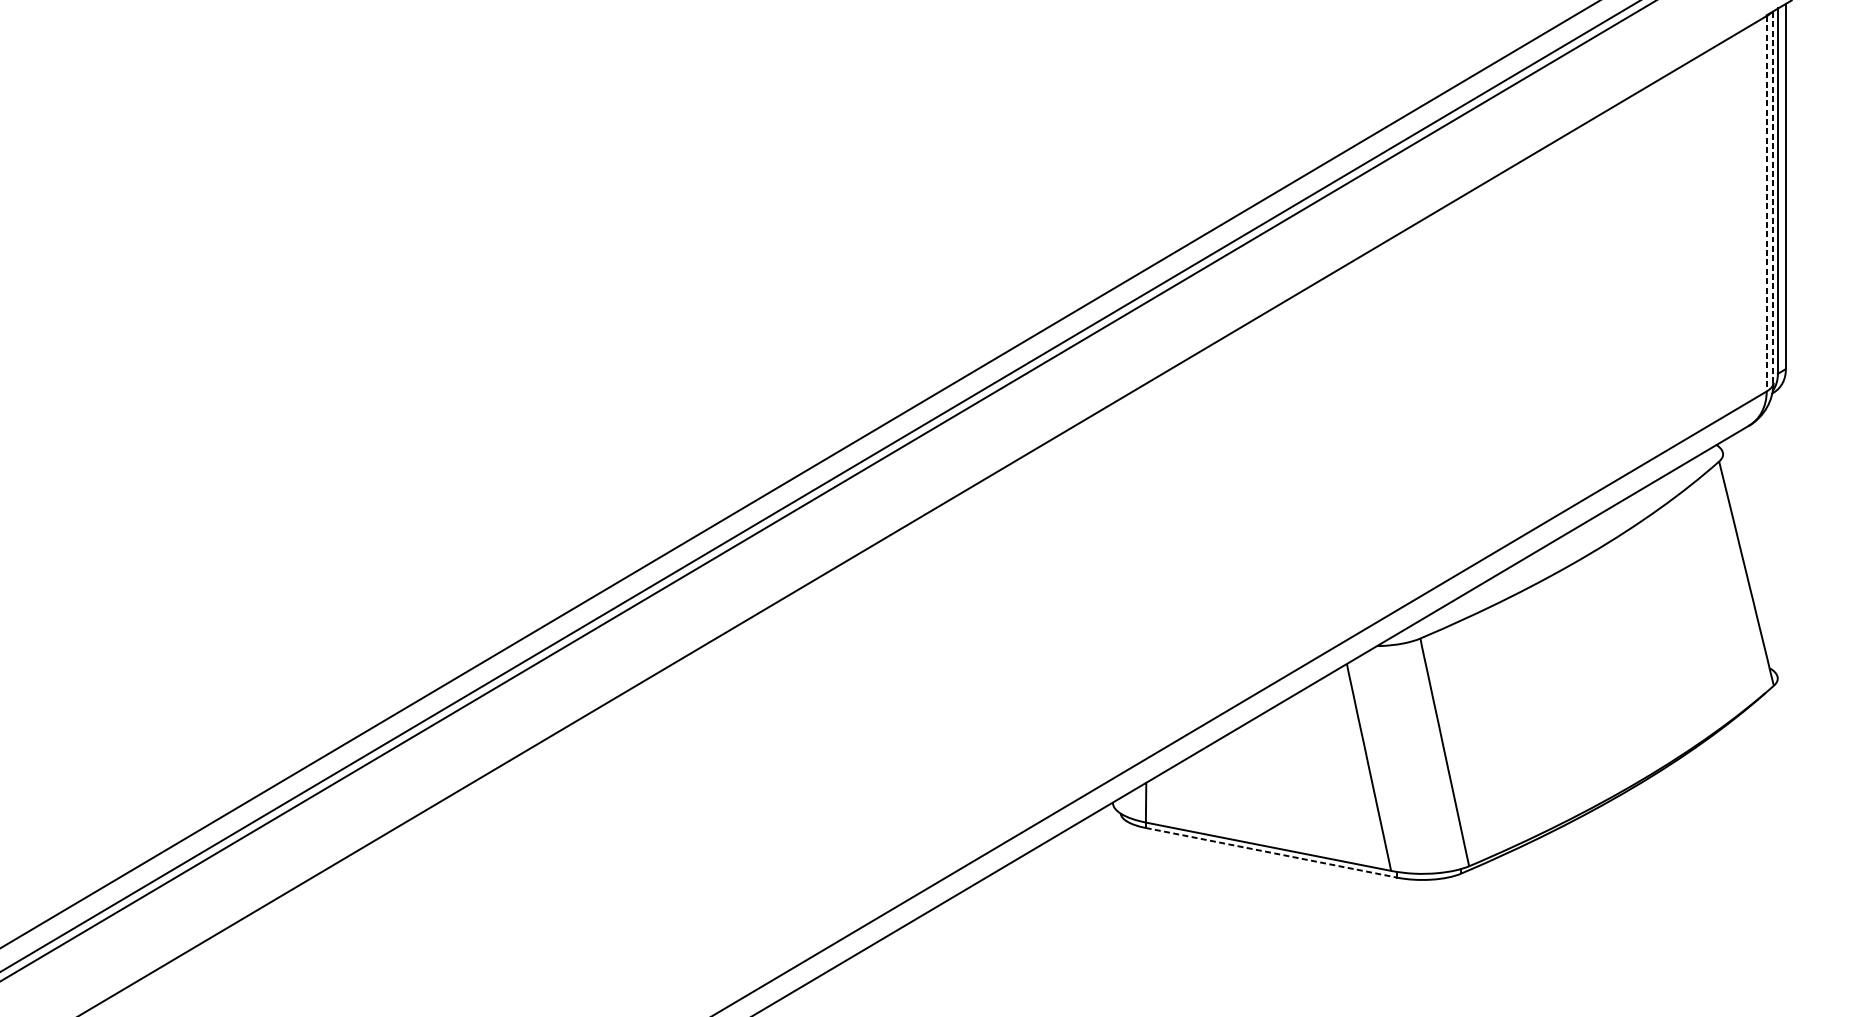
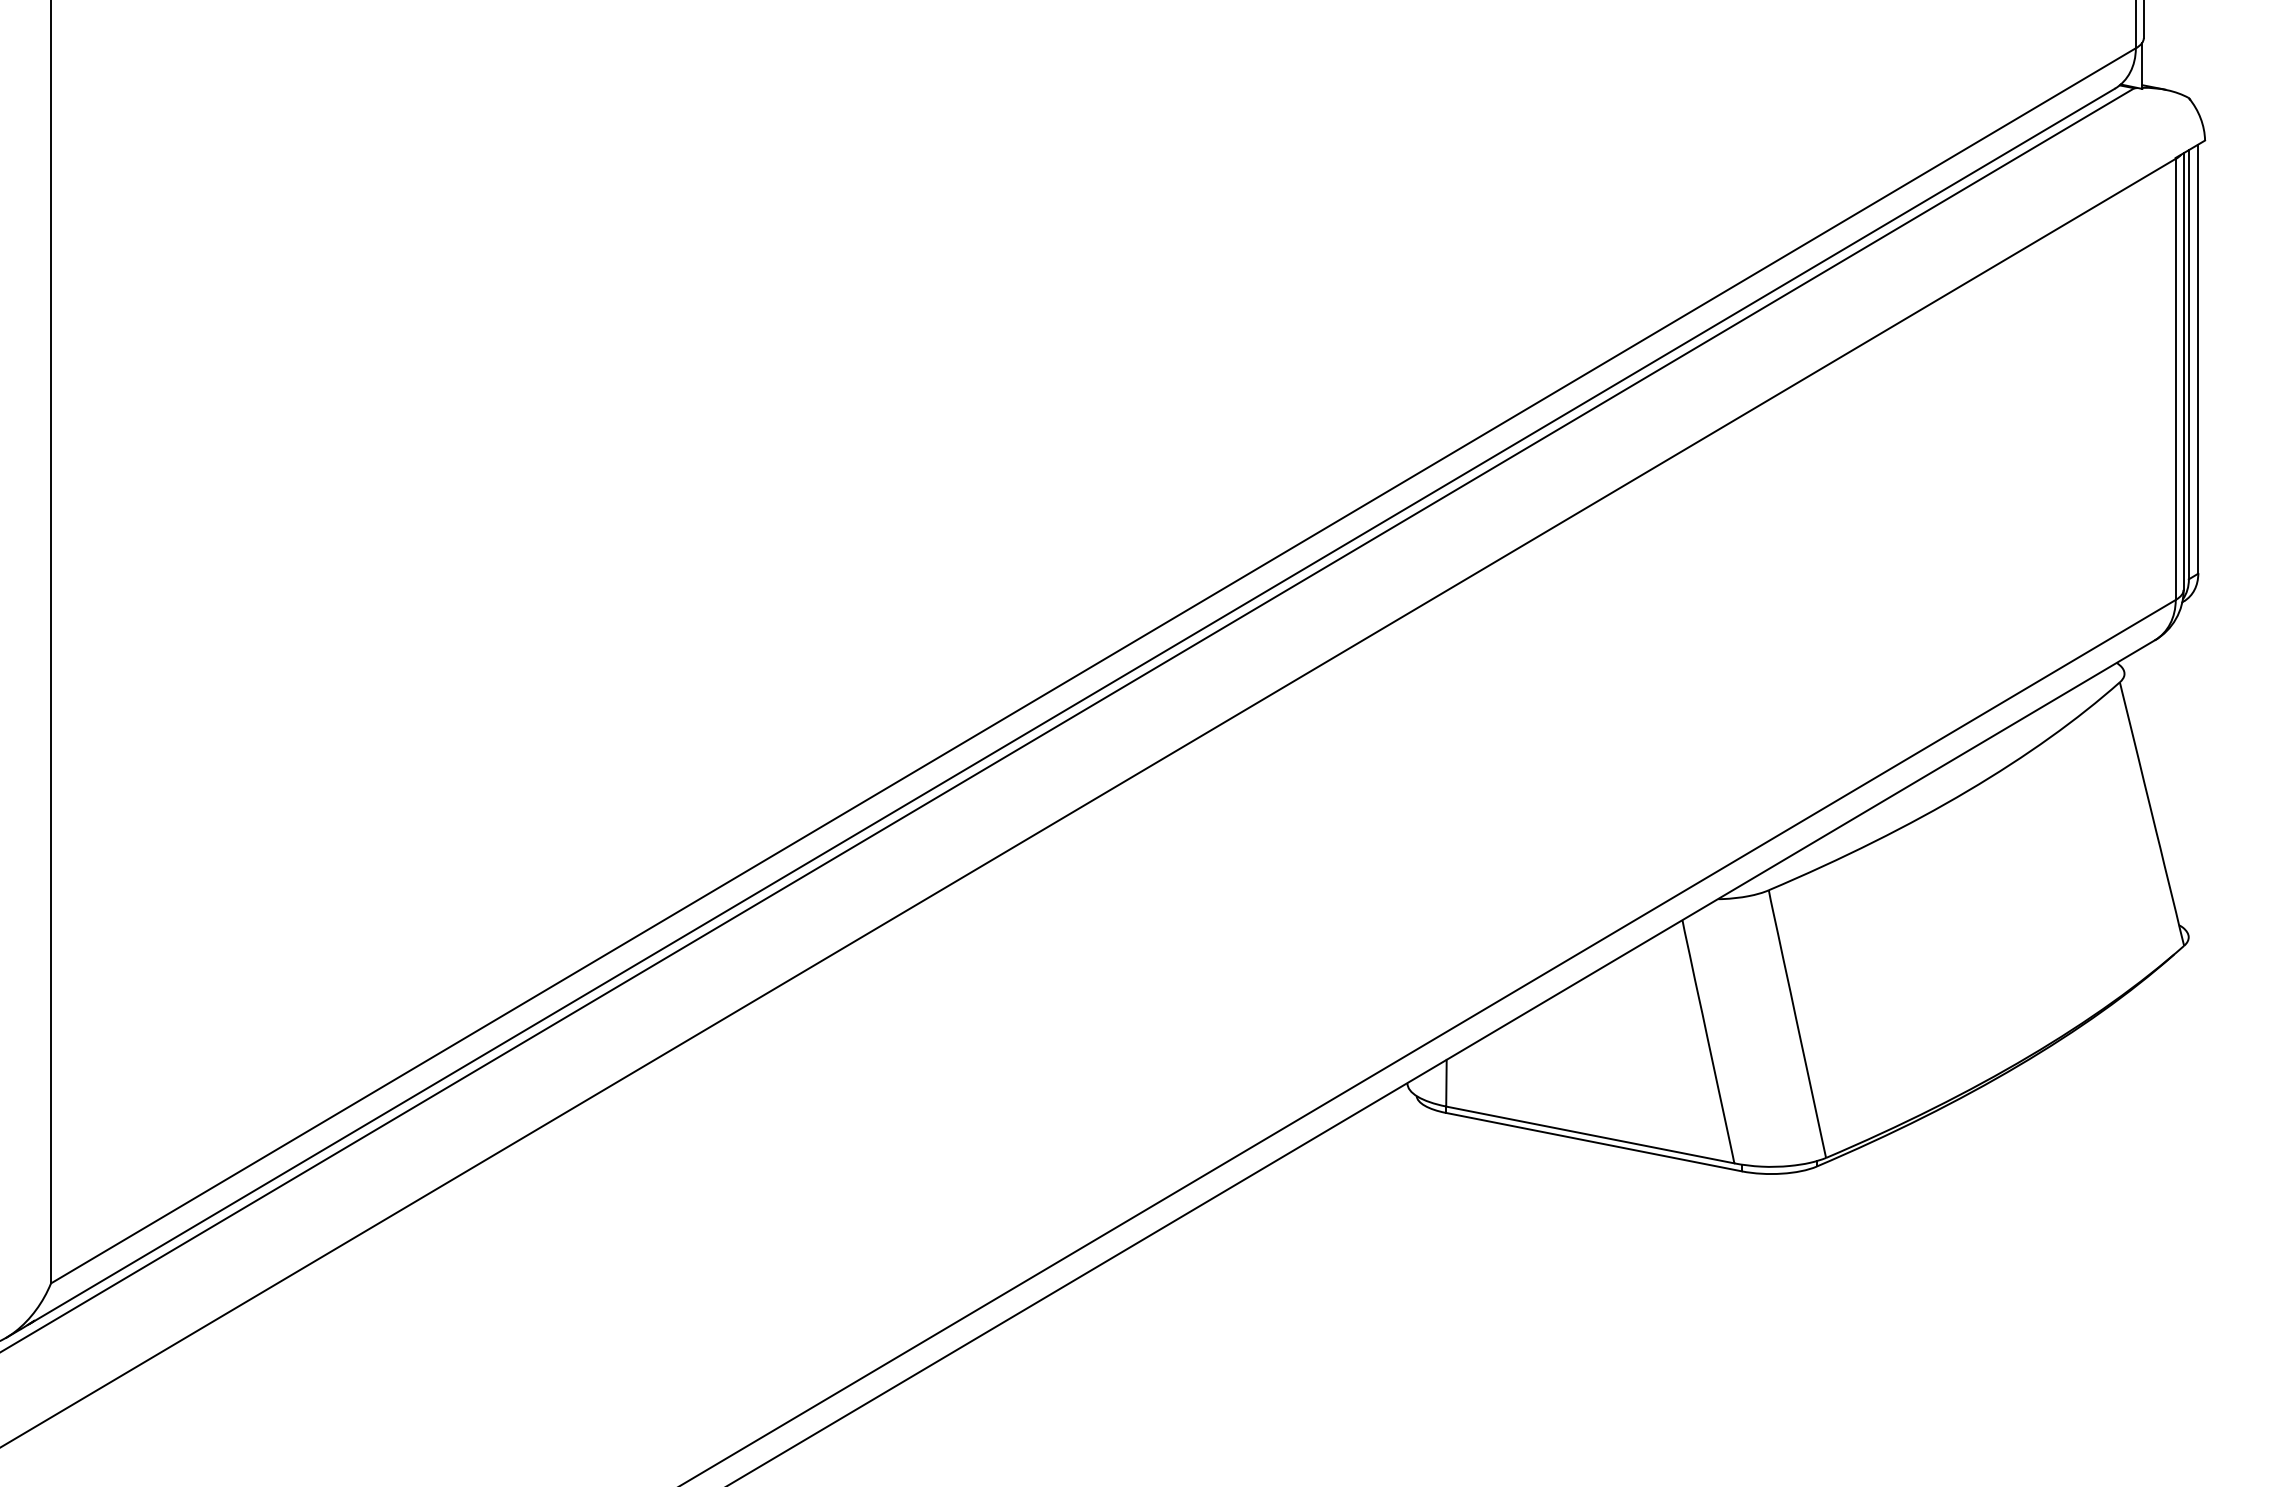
line: (1773, 197) -> (2183, 371), dashed -> solid
line: (1766, 203) -> (2175, 379), dashed -> solid
line: (1271, 853) -> (1593, 1142), dashed -> solid

